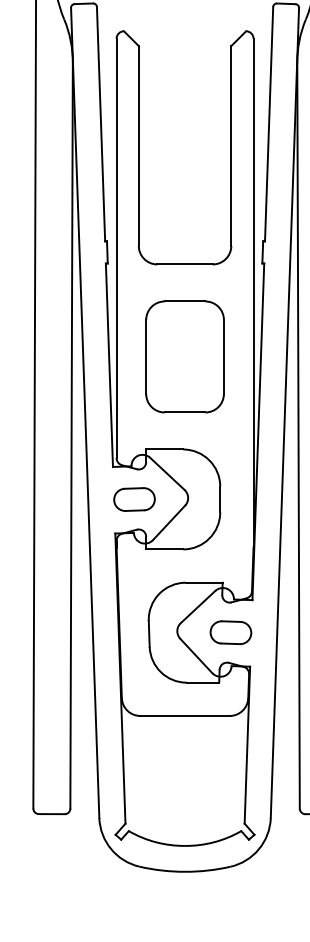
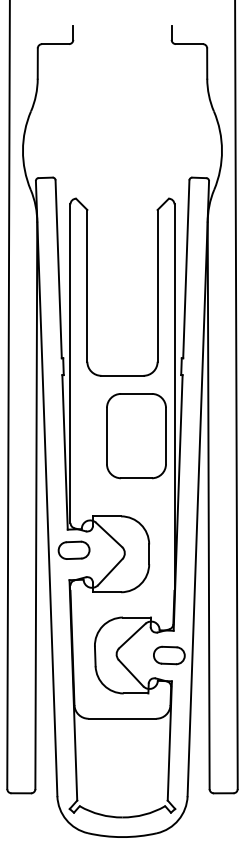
part: (185, 357) -> (136, 436), moved
part: (133, 498) -> (73, 549), moved
part: (231, 632) -> (169, 655), moved

